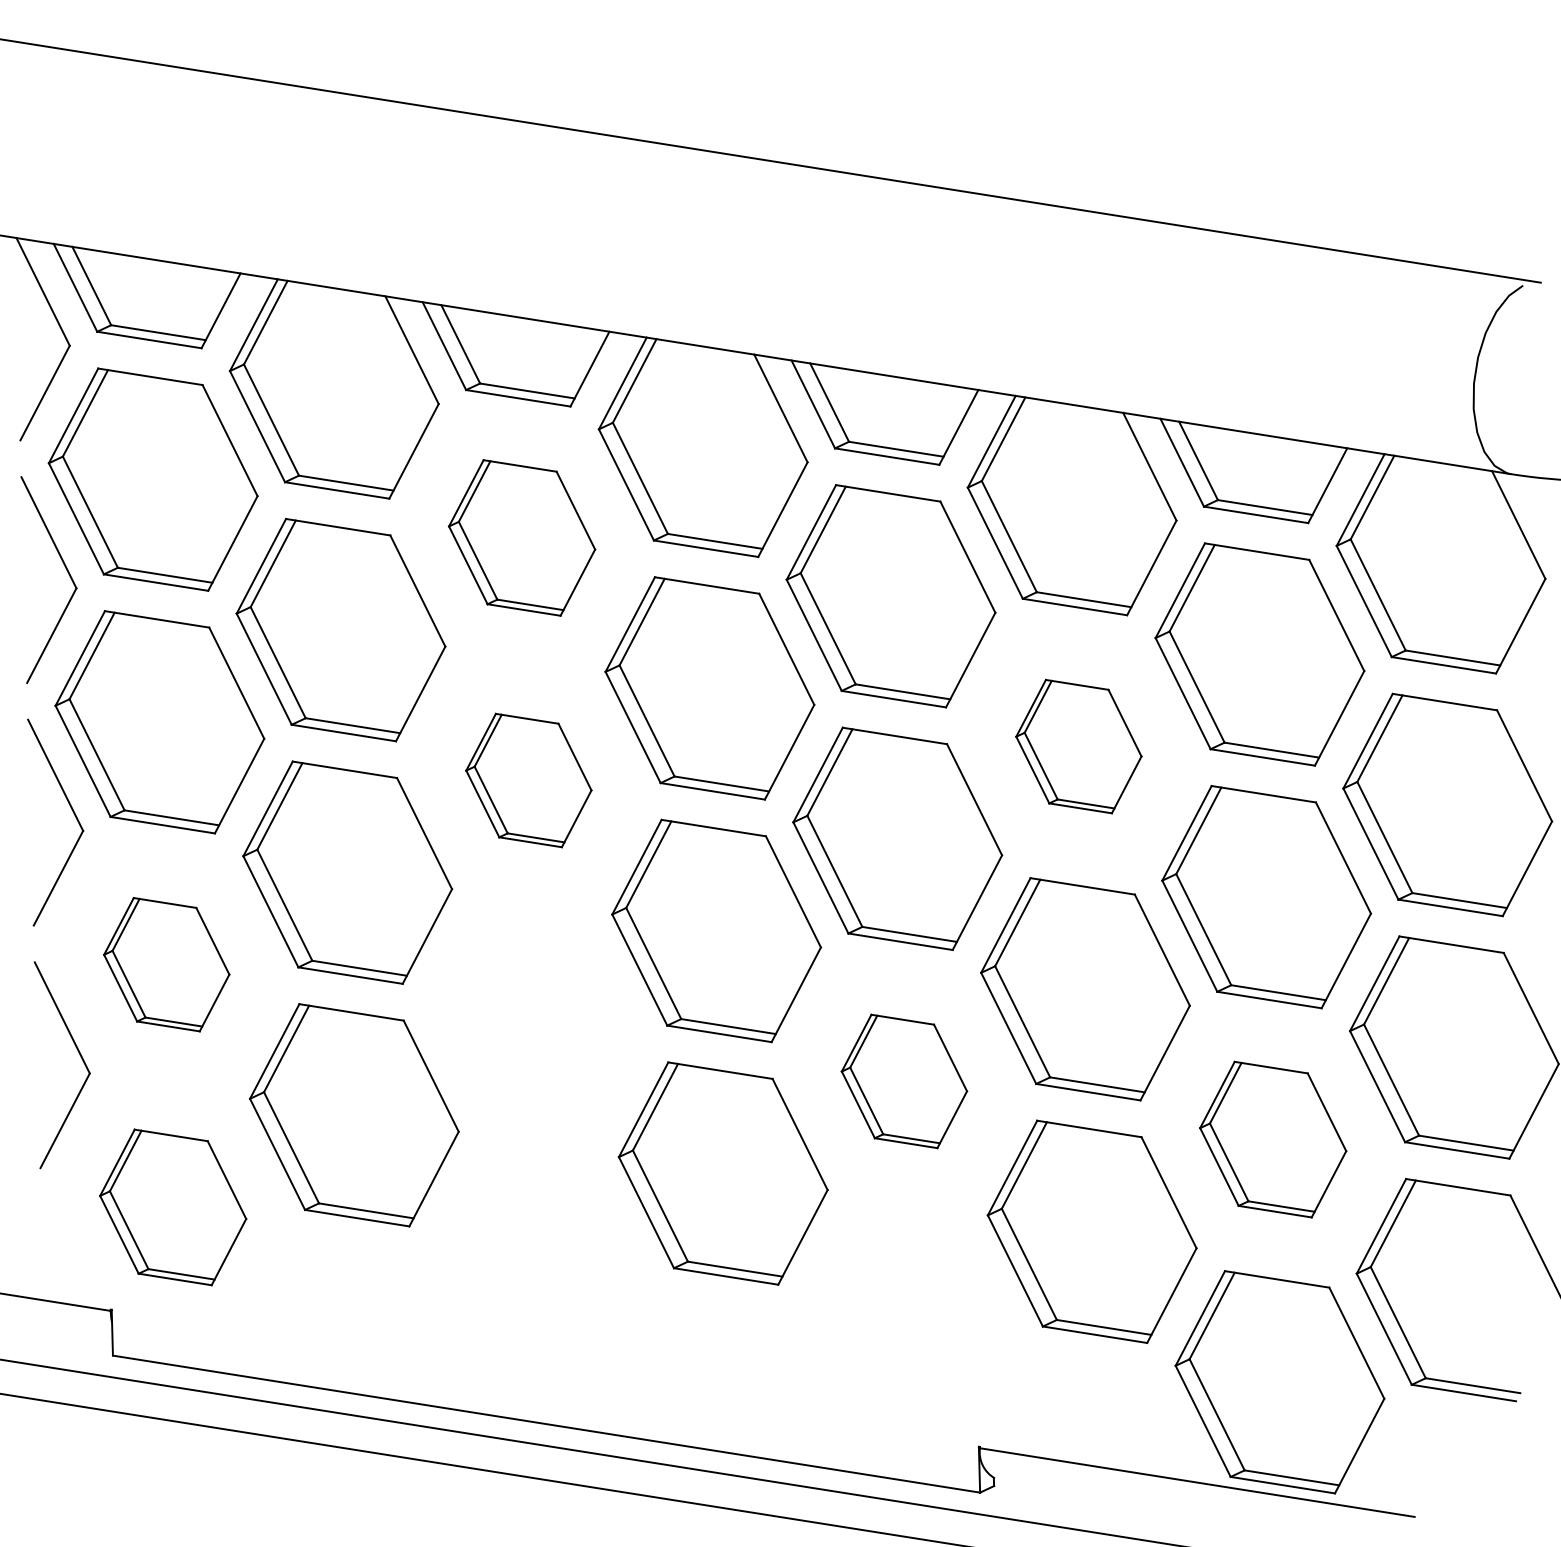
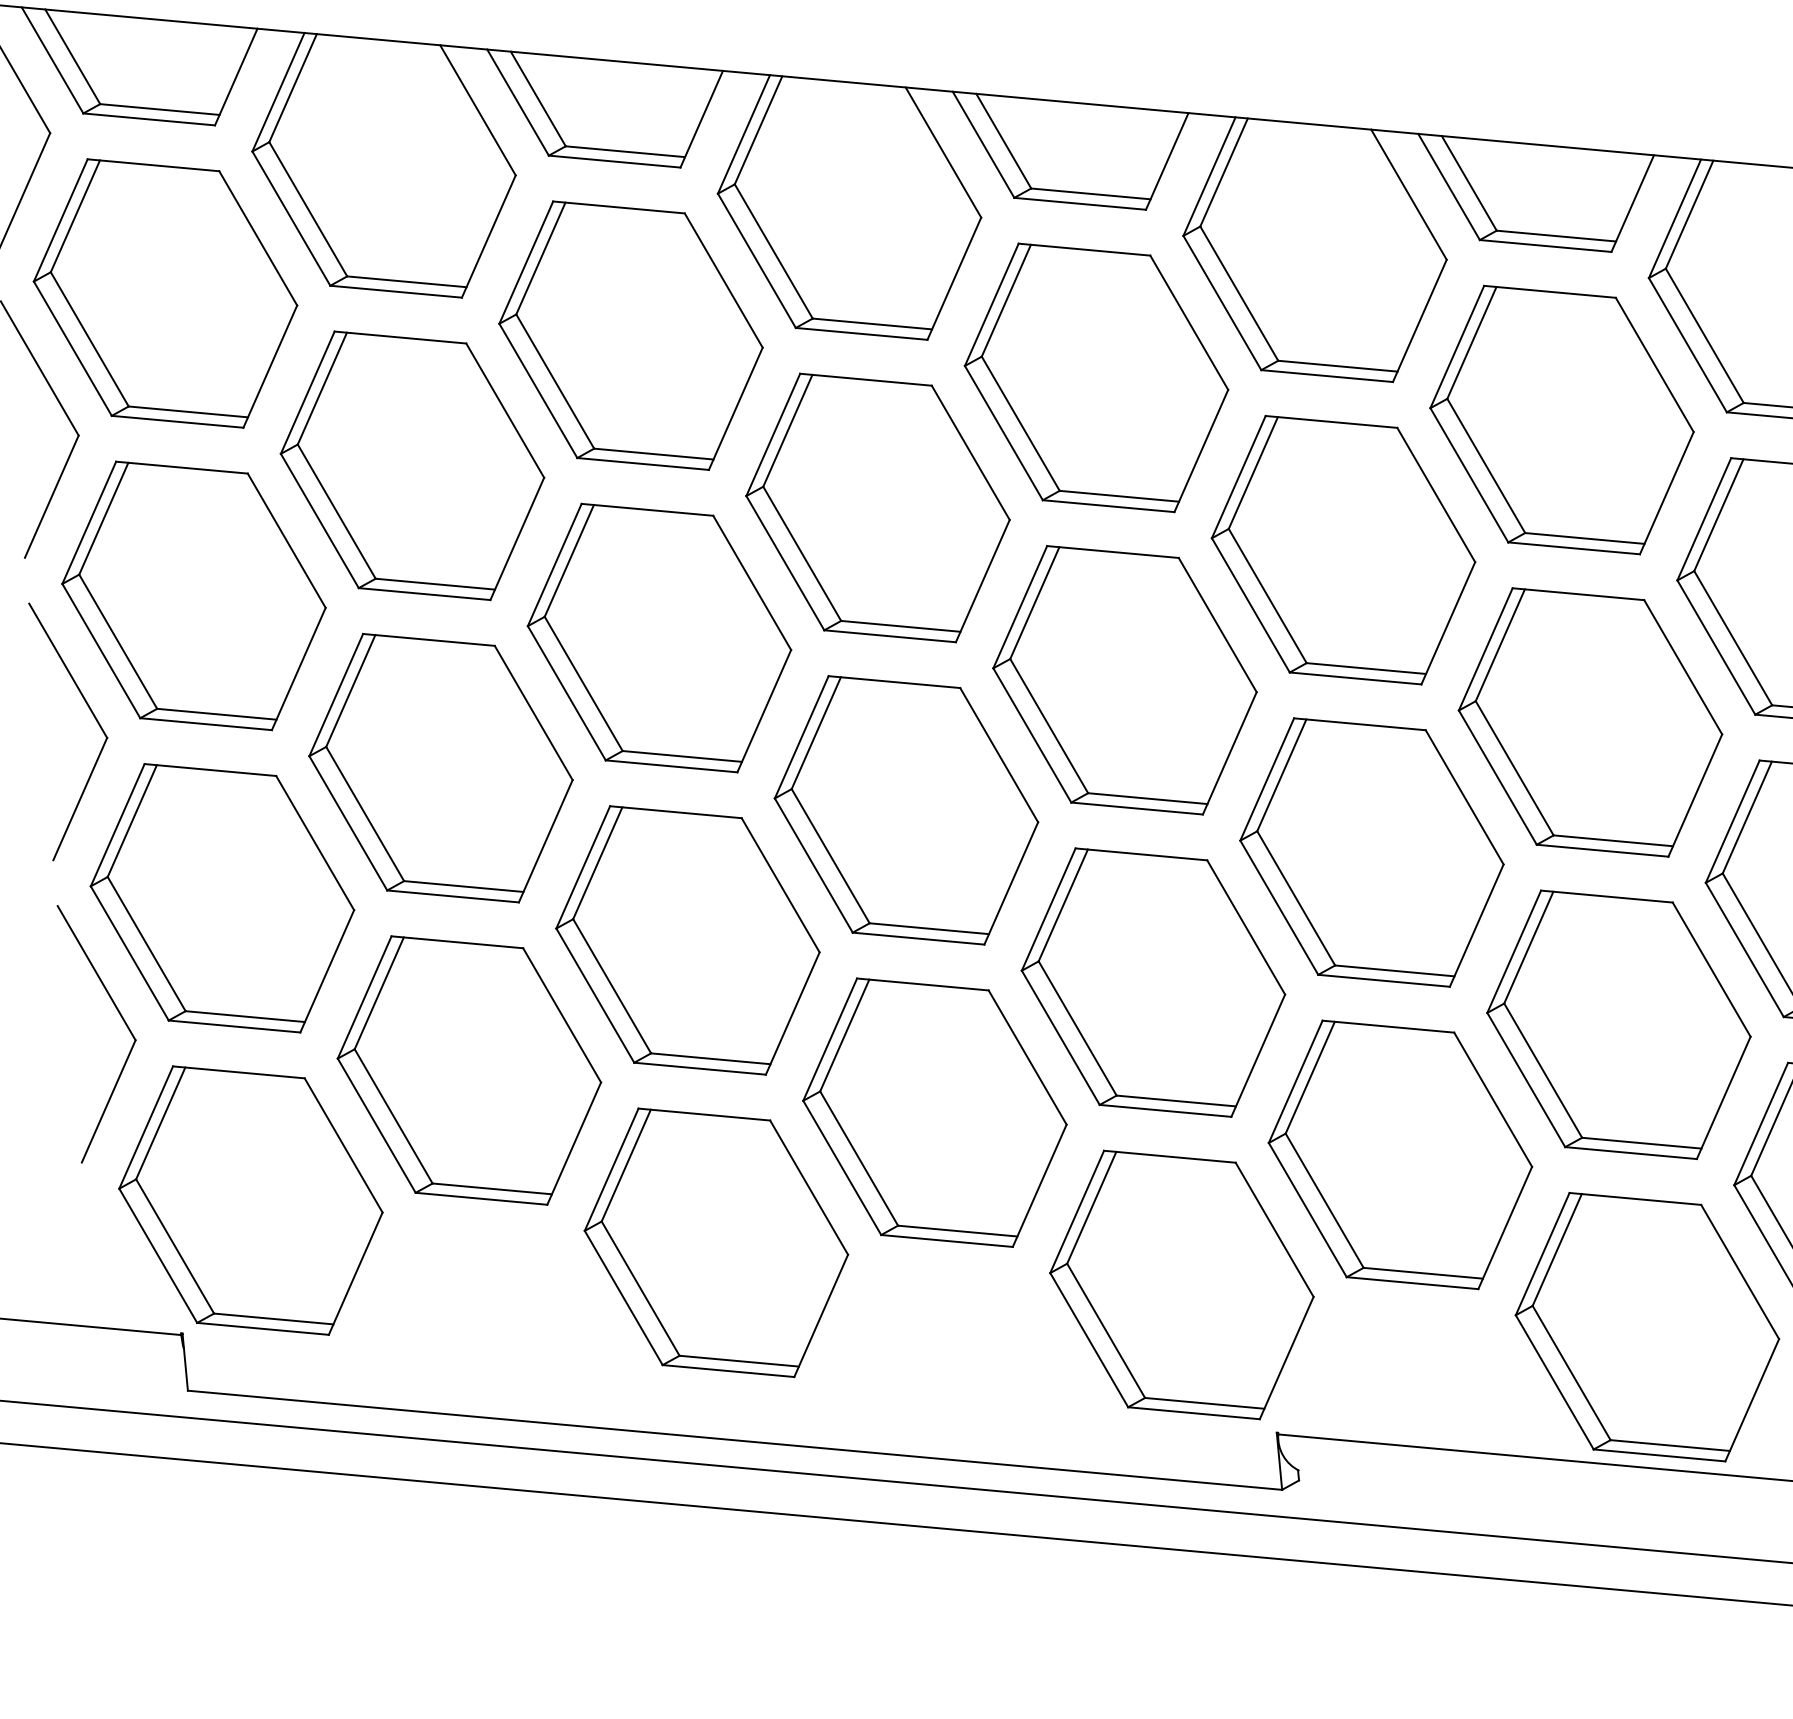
part: (521, 537) -> (630, 335), size x1.43
part: (1078, 746) -> (1343, 549), size x1.67
part: (528, 780) -> (659, 638), size x1.67
part: (166, 964) -> (222, 897), size x1.67
part: (535, 1023) -> (687, 940), added
part: (904, 1081) -> (1153, 982), size x1.67
part: (1272, 1139) -> (1617, 1024), size x1.43
part: (172, 1207) -> (249, 1200), size x1.43
part: (541, 1265) -> (715, 1242), added
part: (910, 1323) -> (1181, 1284), added

